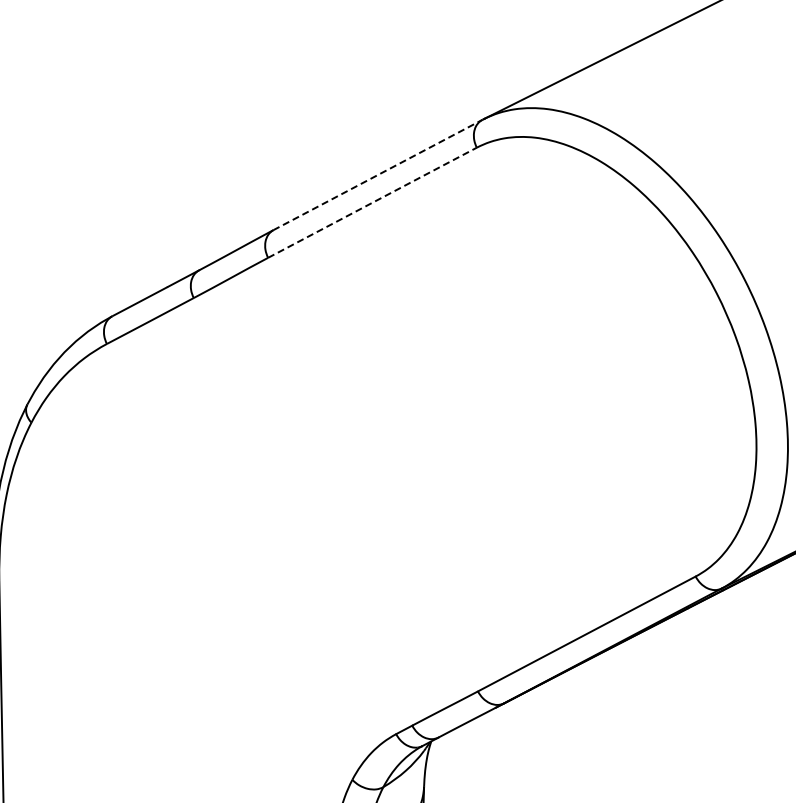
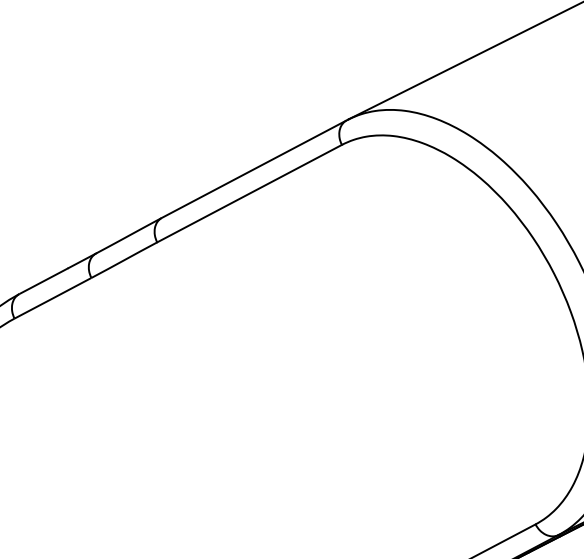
line: (379, 174) -> (255, 168), dashed -> solid
line: (372, 202) -> (249, 193), dashed -> solid

